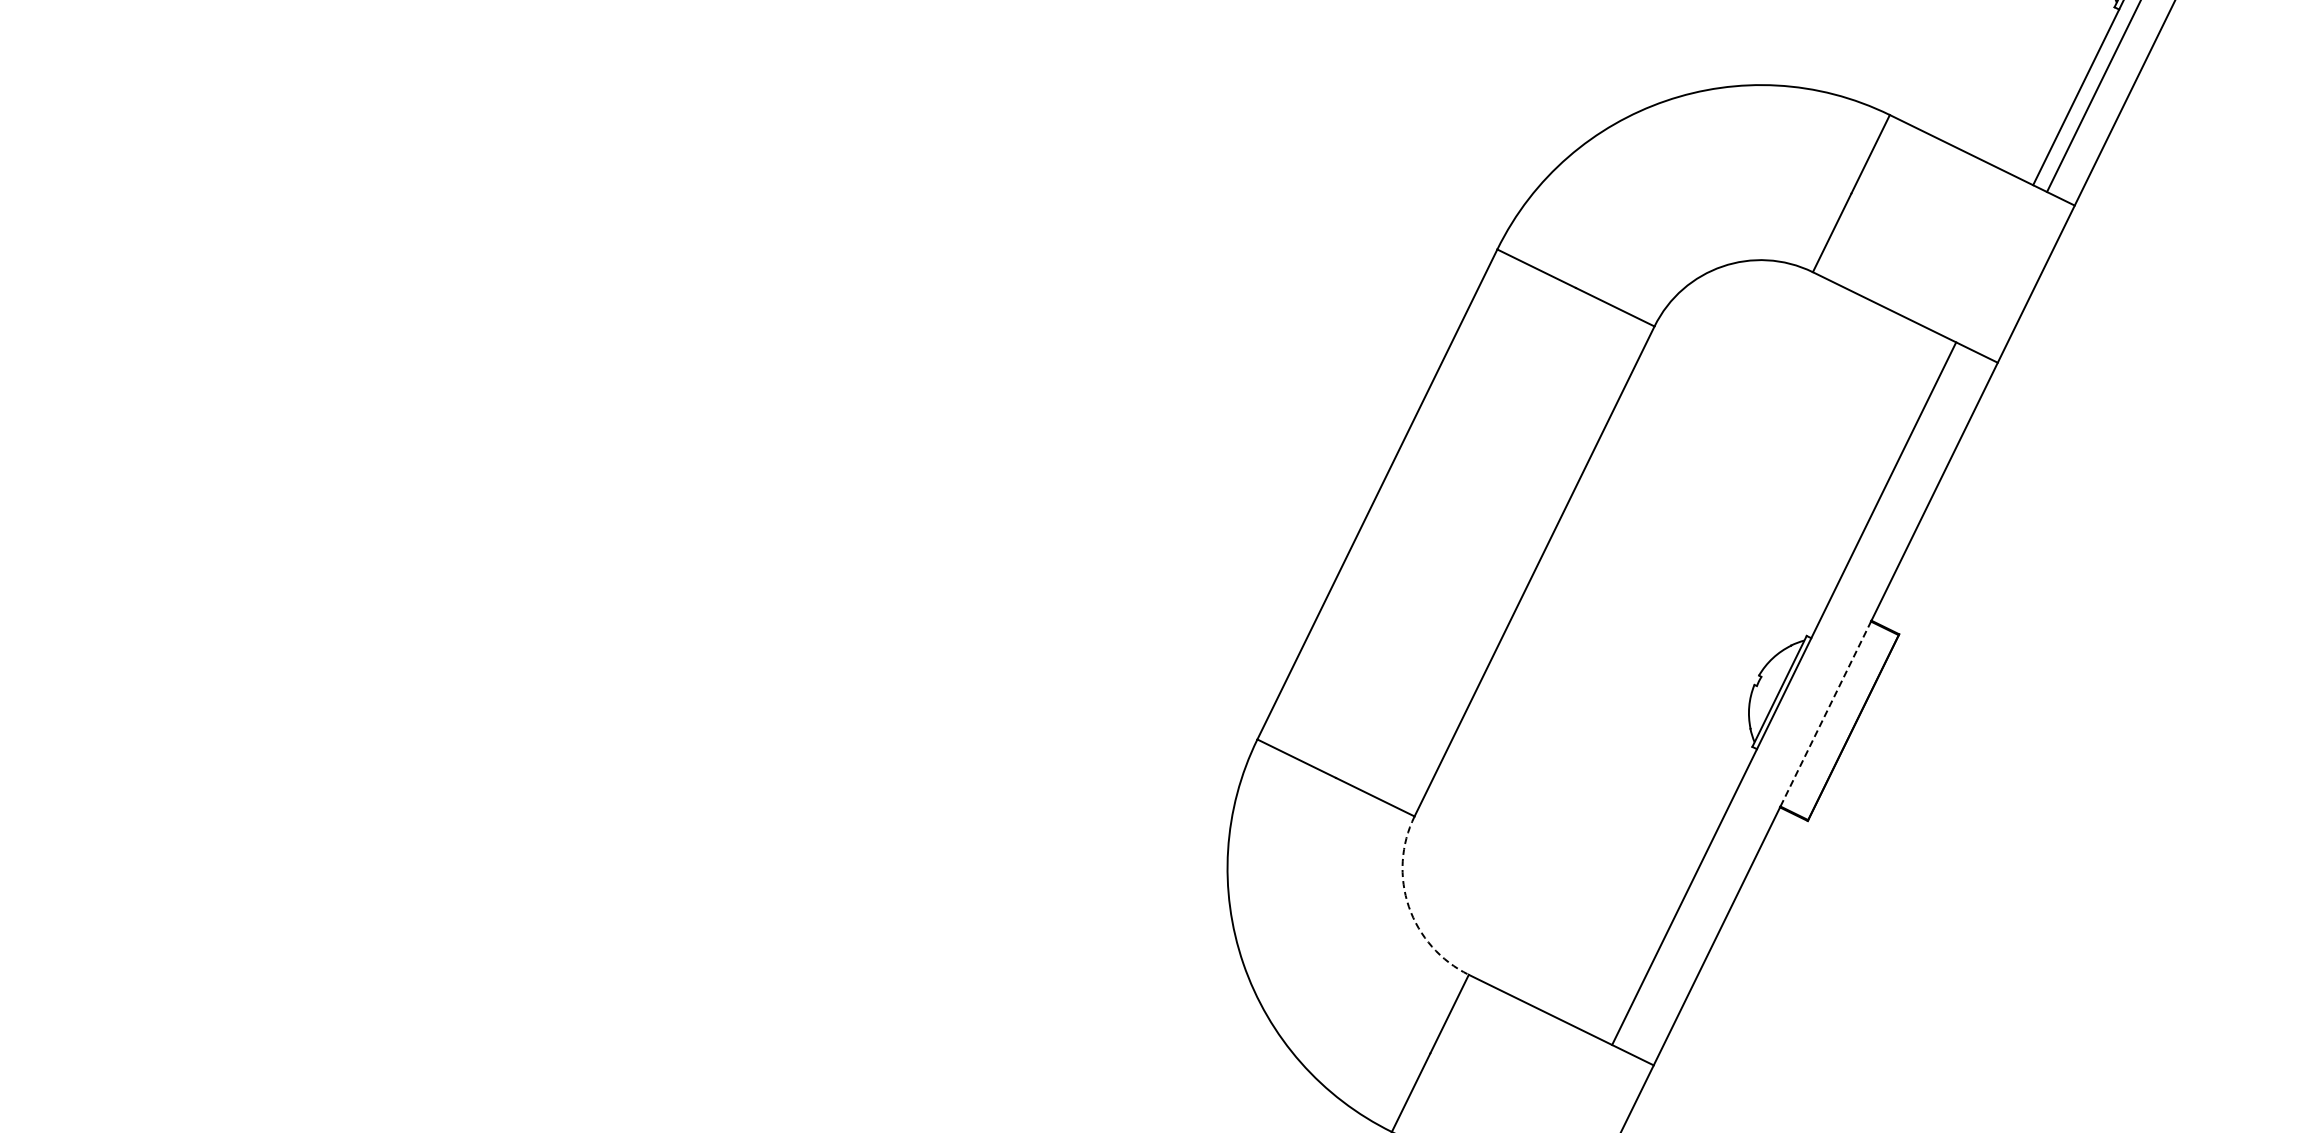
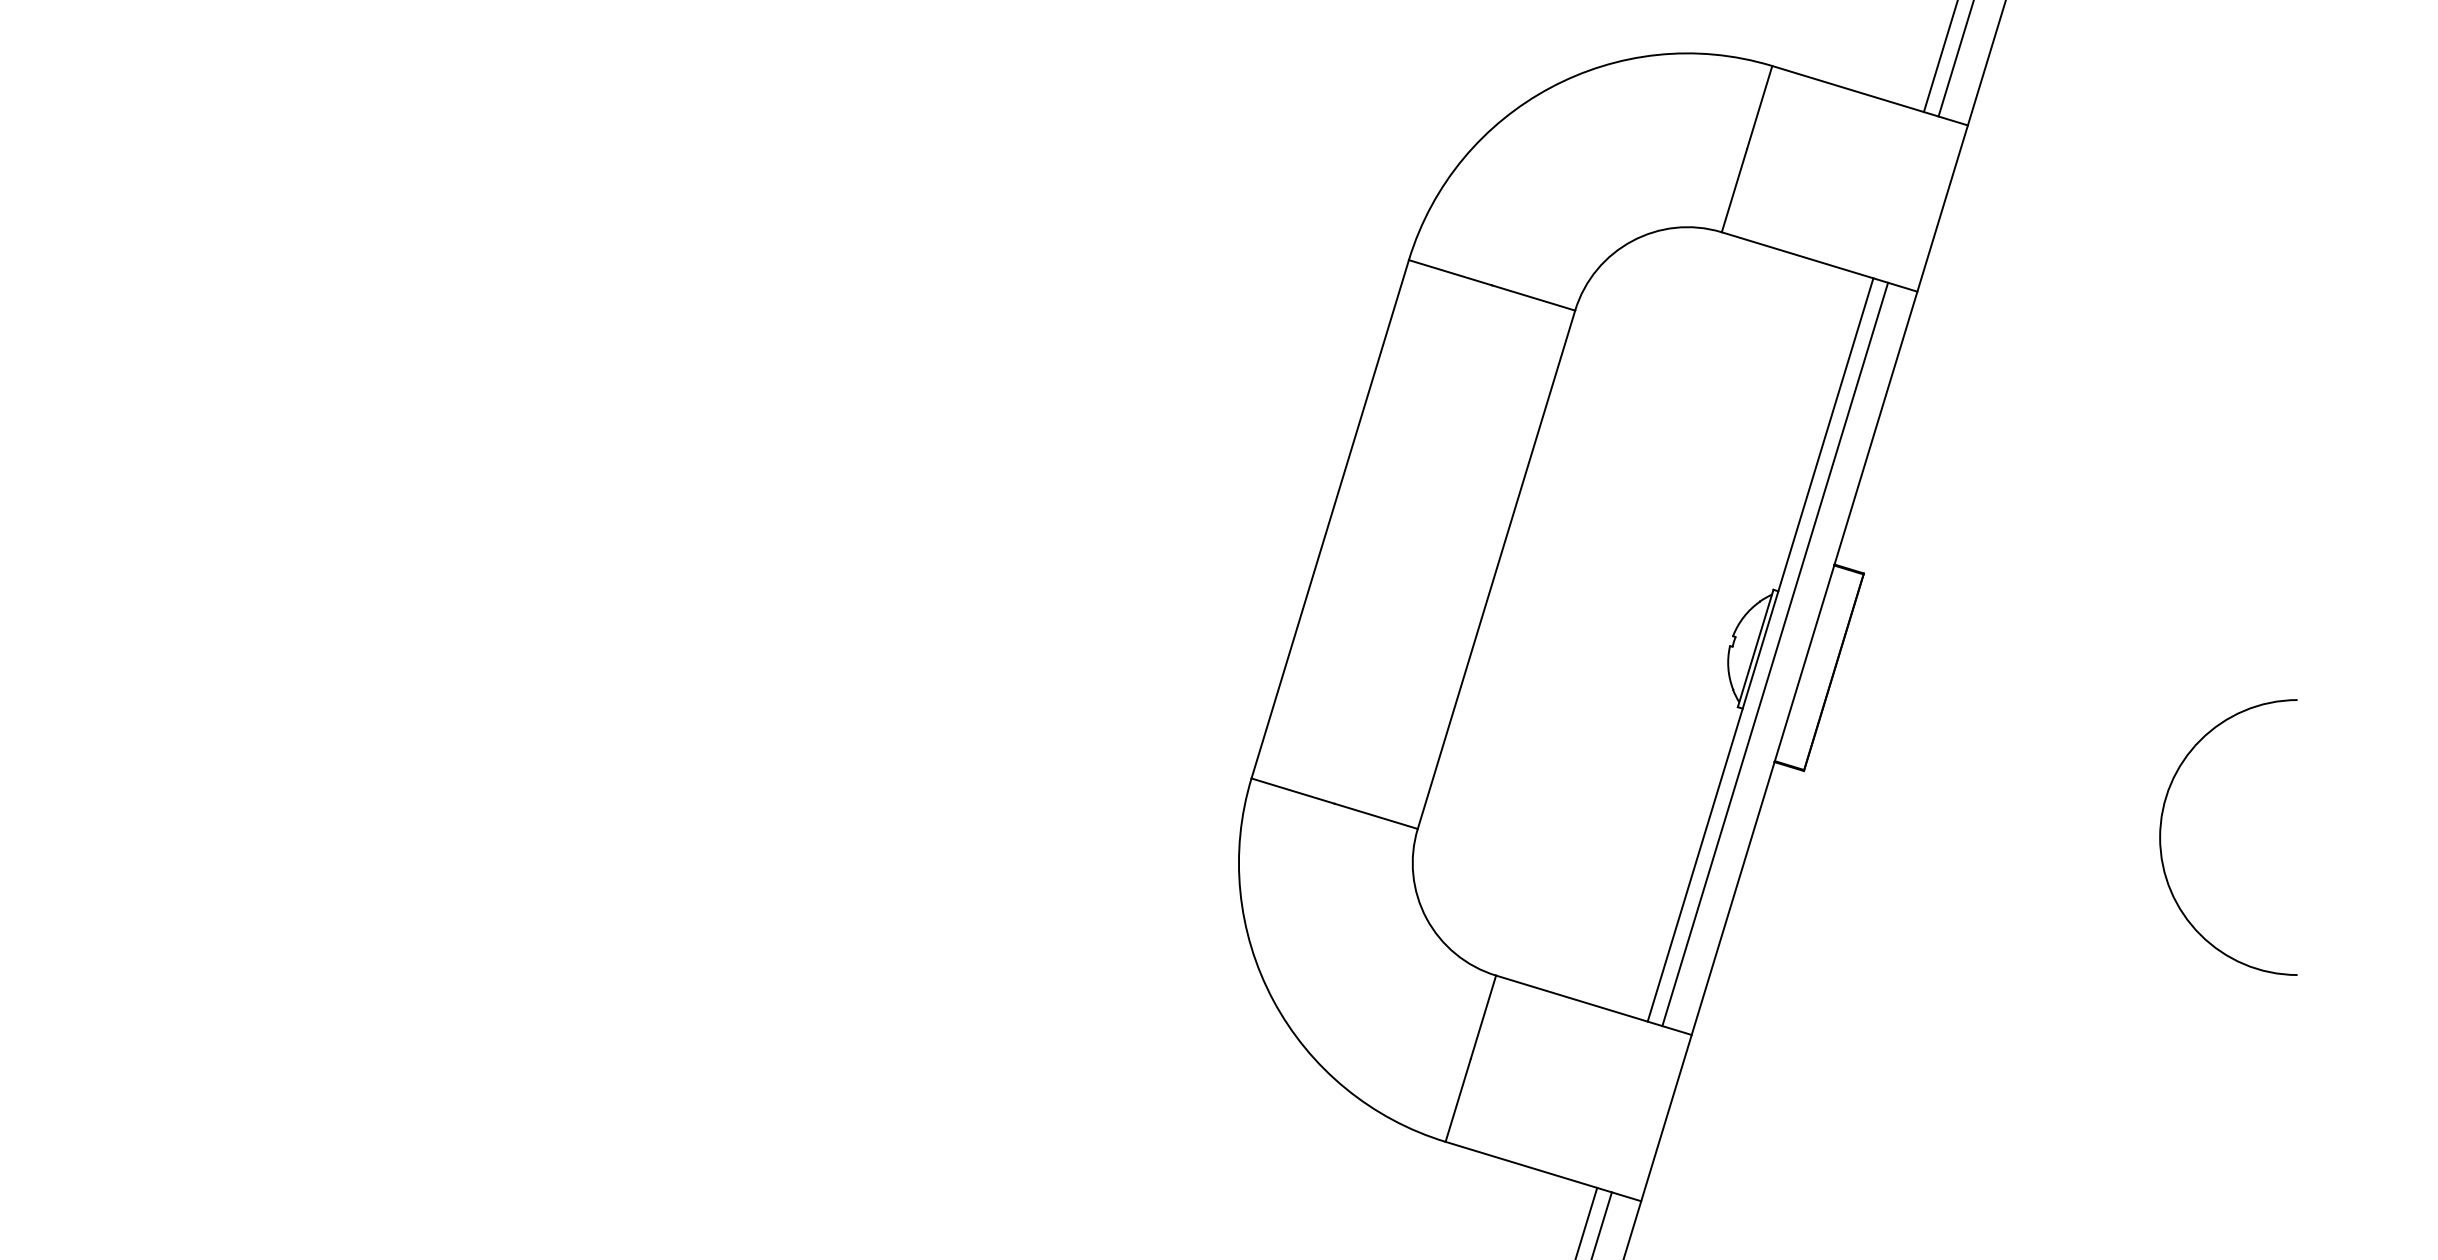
line: (1798, 700) -> (1775, 654), added
line: (1825, 713) -> (1804, 662), dashed -> solid
arc: (1408, 906) -> (1426, 918), dashed -> solid
arc: (2152, 942) -> (2161, 835), added

